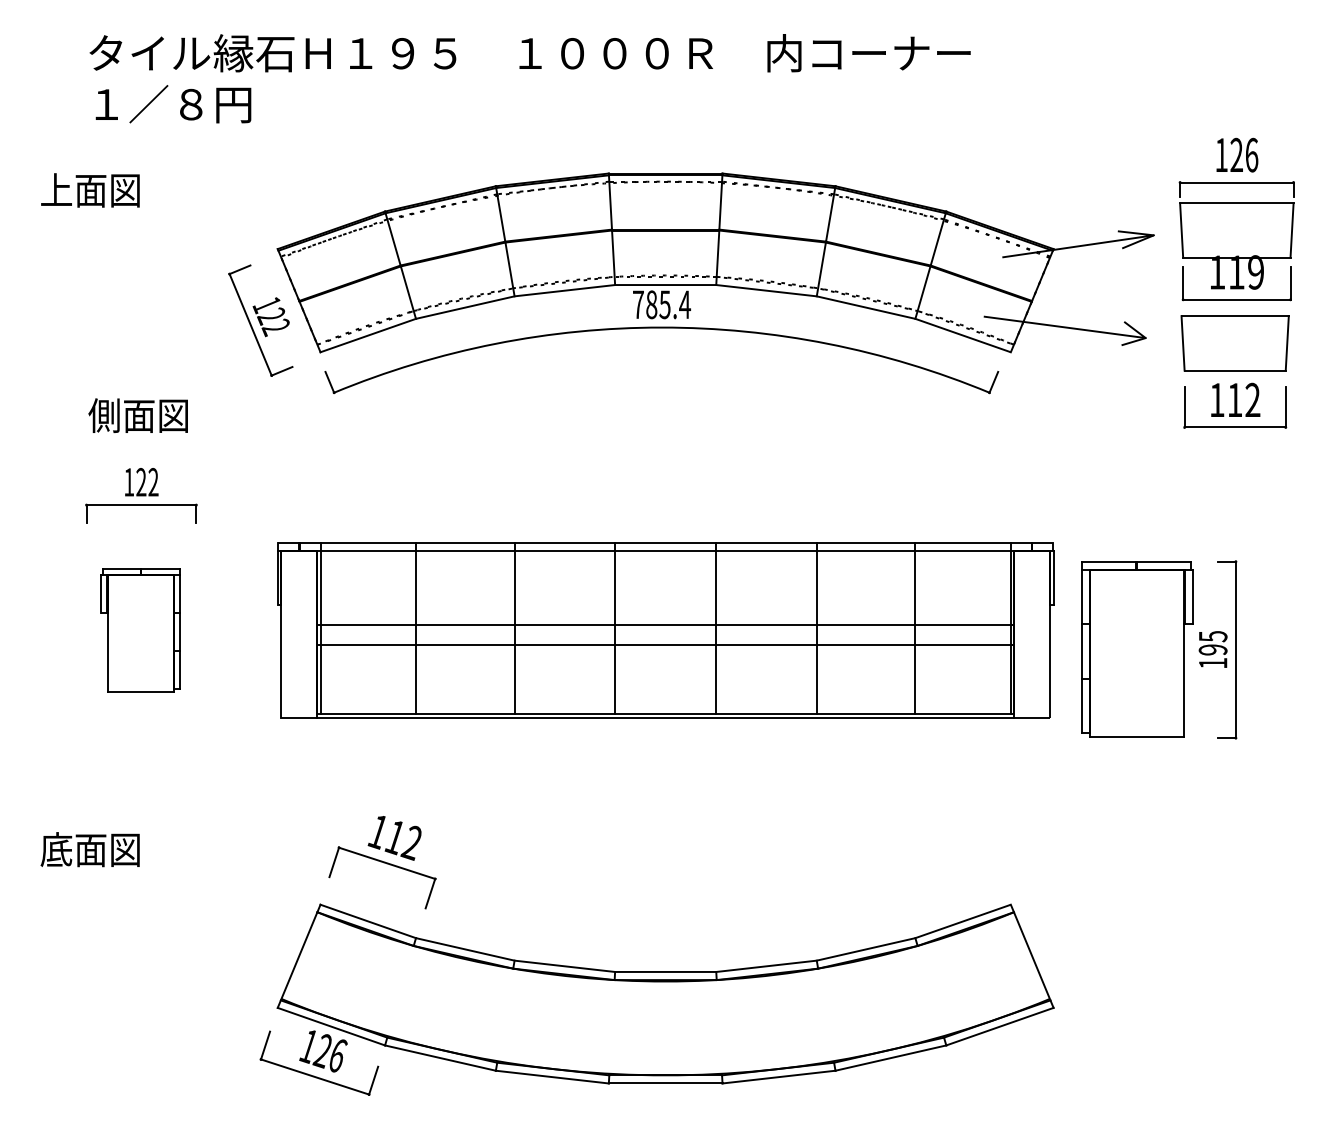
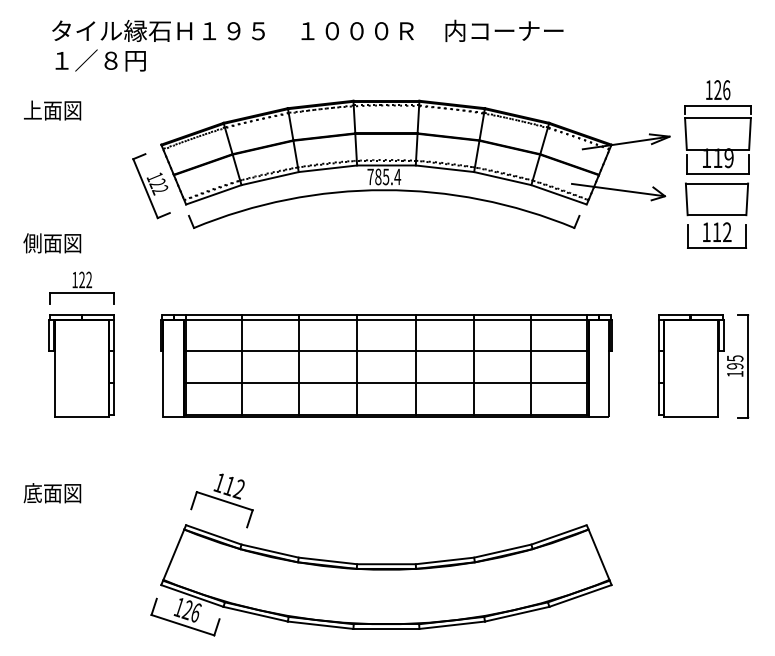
text: (138, 415) -> (52, 243), moved
line: (665, 626) -> (386, 383), moved
part: (140, 629) -> (81, 365), size x1.43
line: (665, 645) -> (386, 351), moved
part: (1158, 650) -> (703, 366), moved

